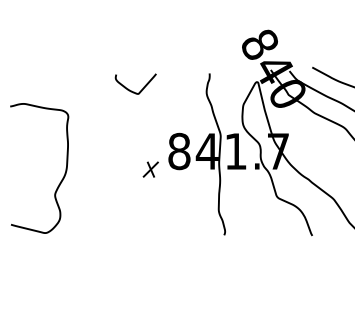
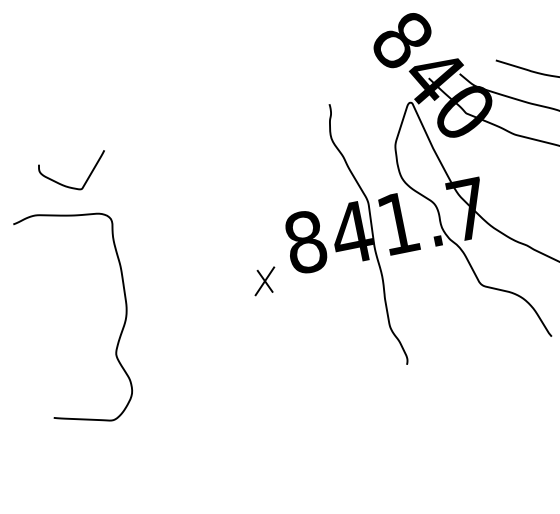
curve: (131, 90) -> (69, 185), moved

